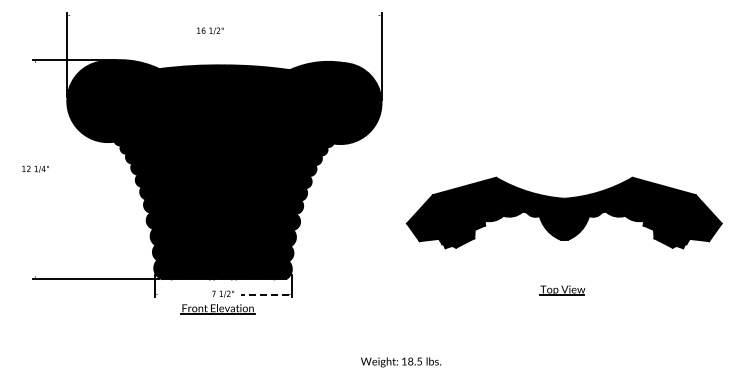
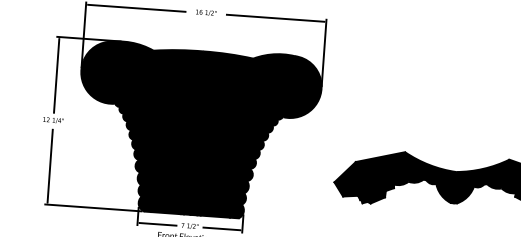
line: (133, 15) -> (136, 8), added
line: (314, 15) -> (275, 18), added
text: (210, 30) -> (206, 12), moved
line: (35, 110) -> (56, 75), added
line: (35, 228) -> (50, 165), added
line: (181, 294) -> (158, 224), added
line: (264, 294) -> (221, 228), dashed -> solid

